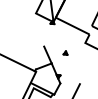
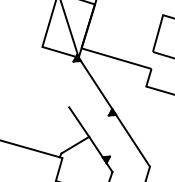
line: (66, 52) -> (113, 110), added

